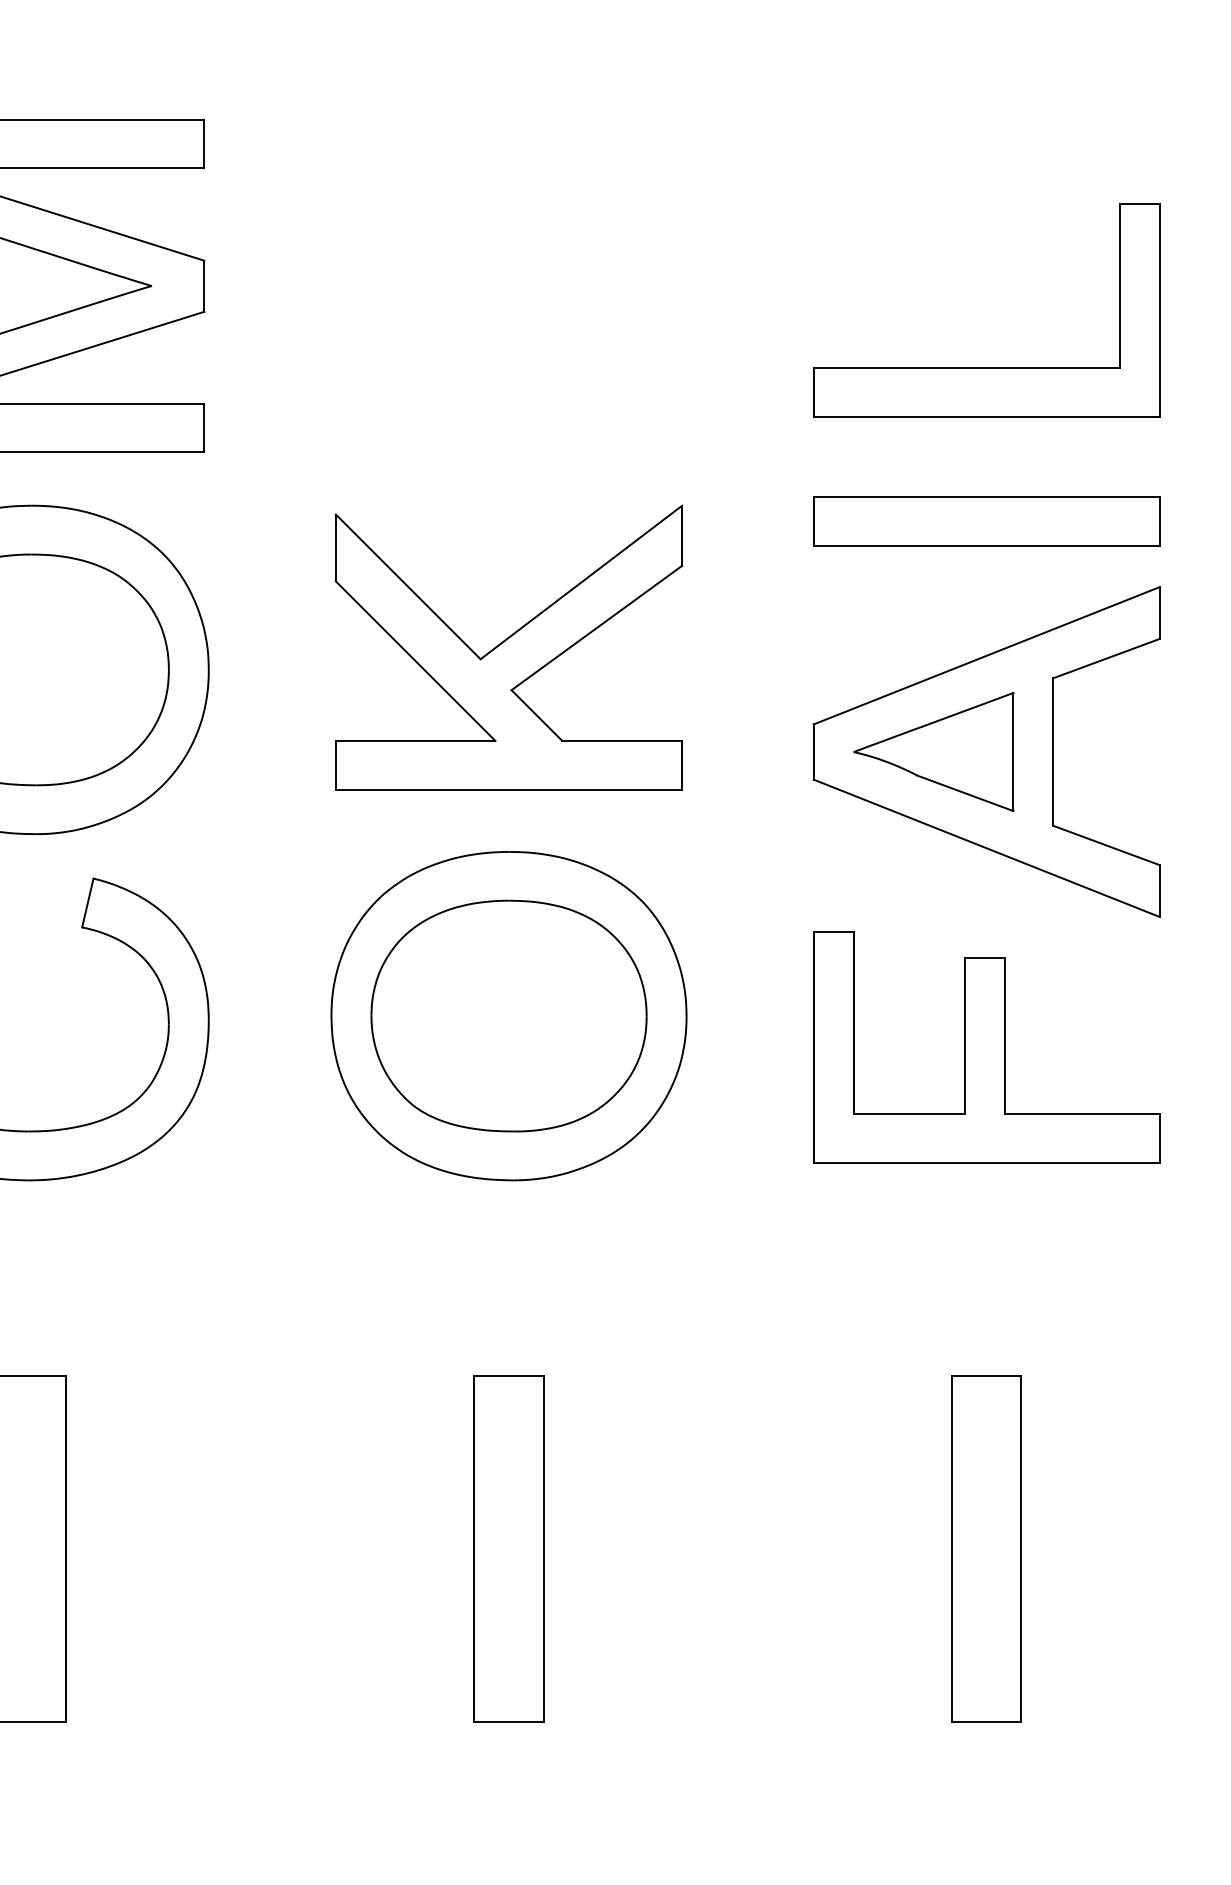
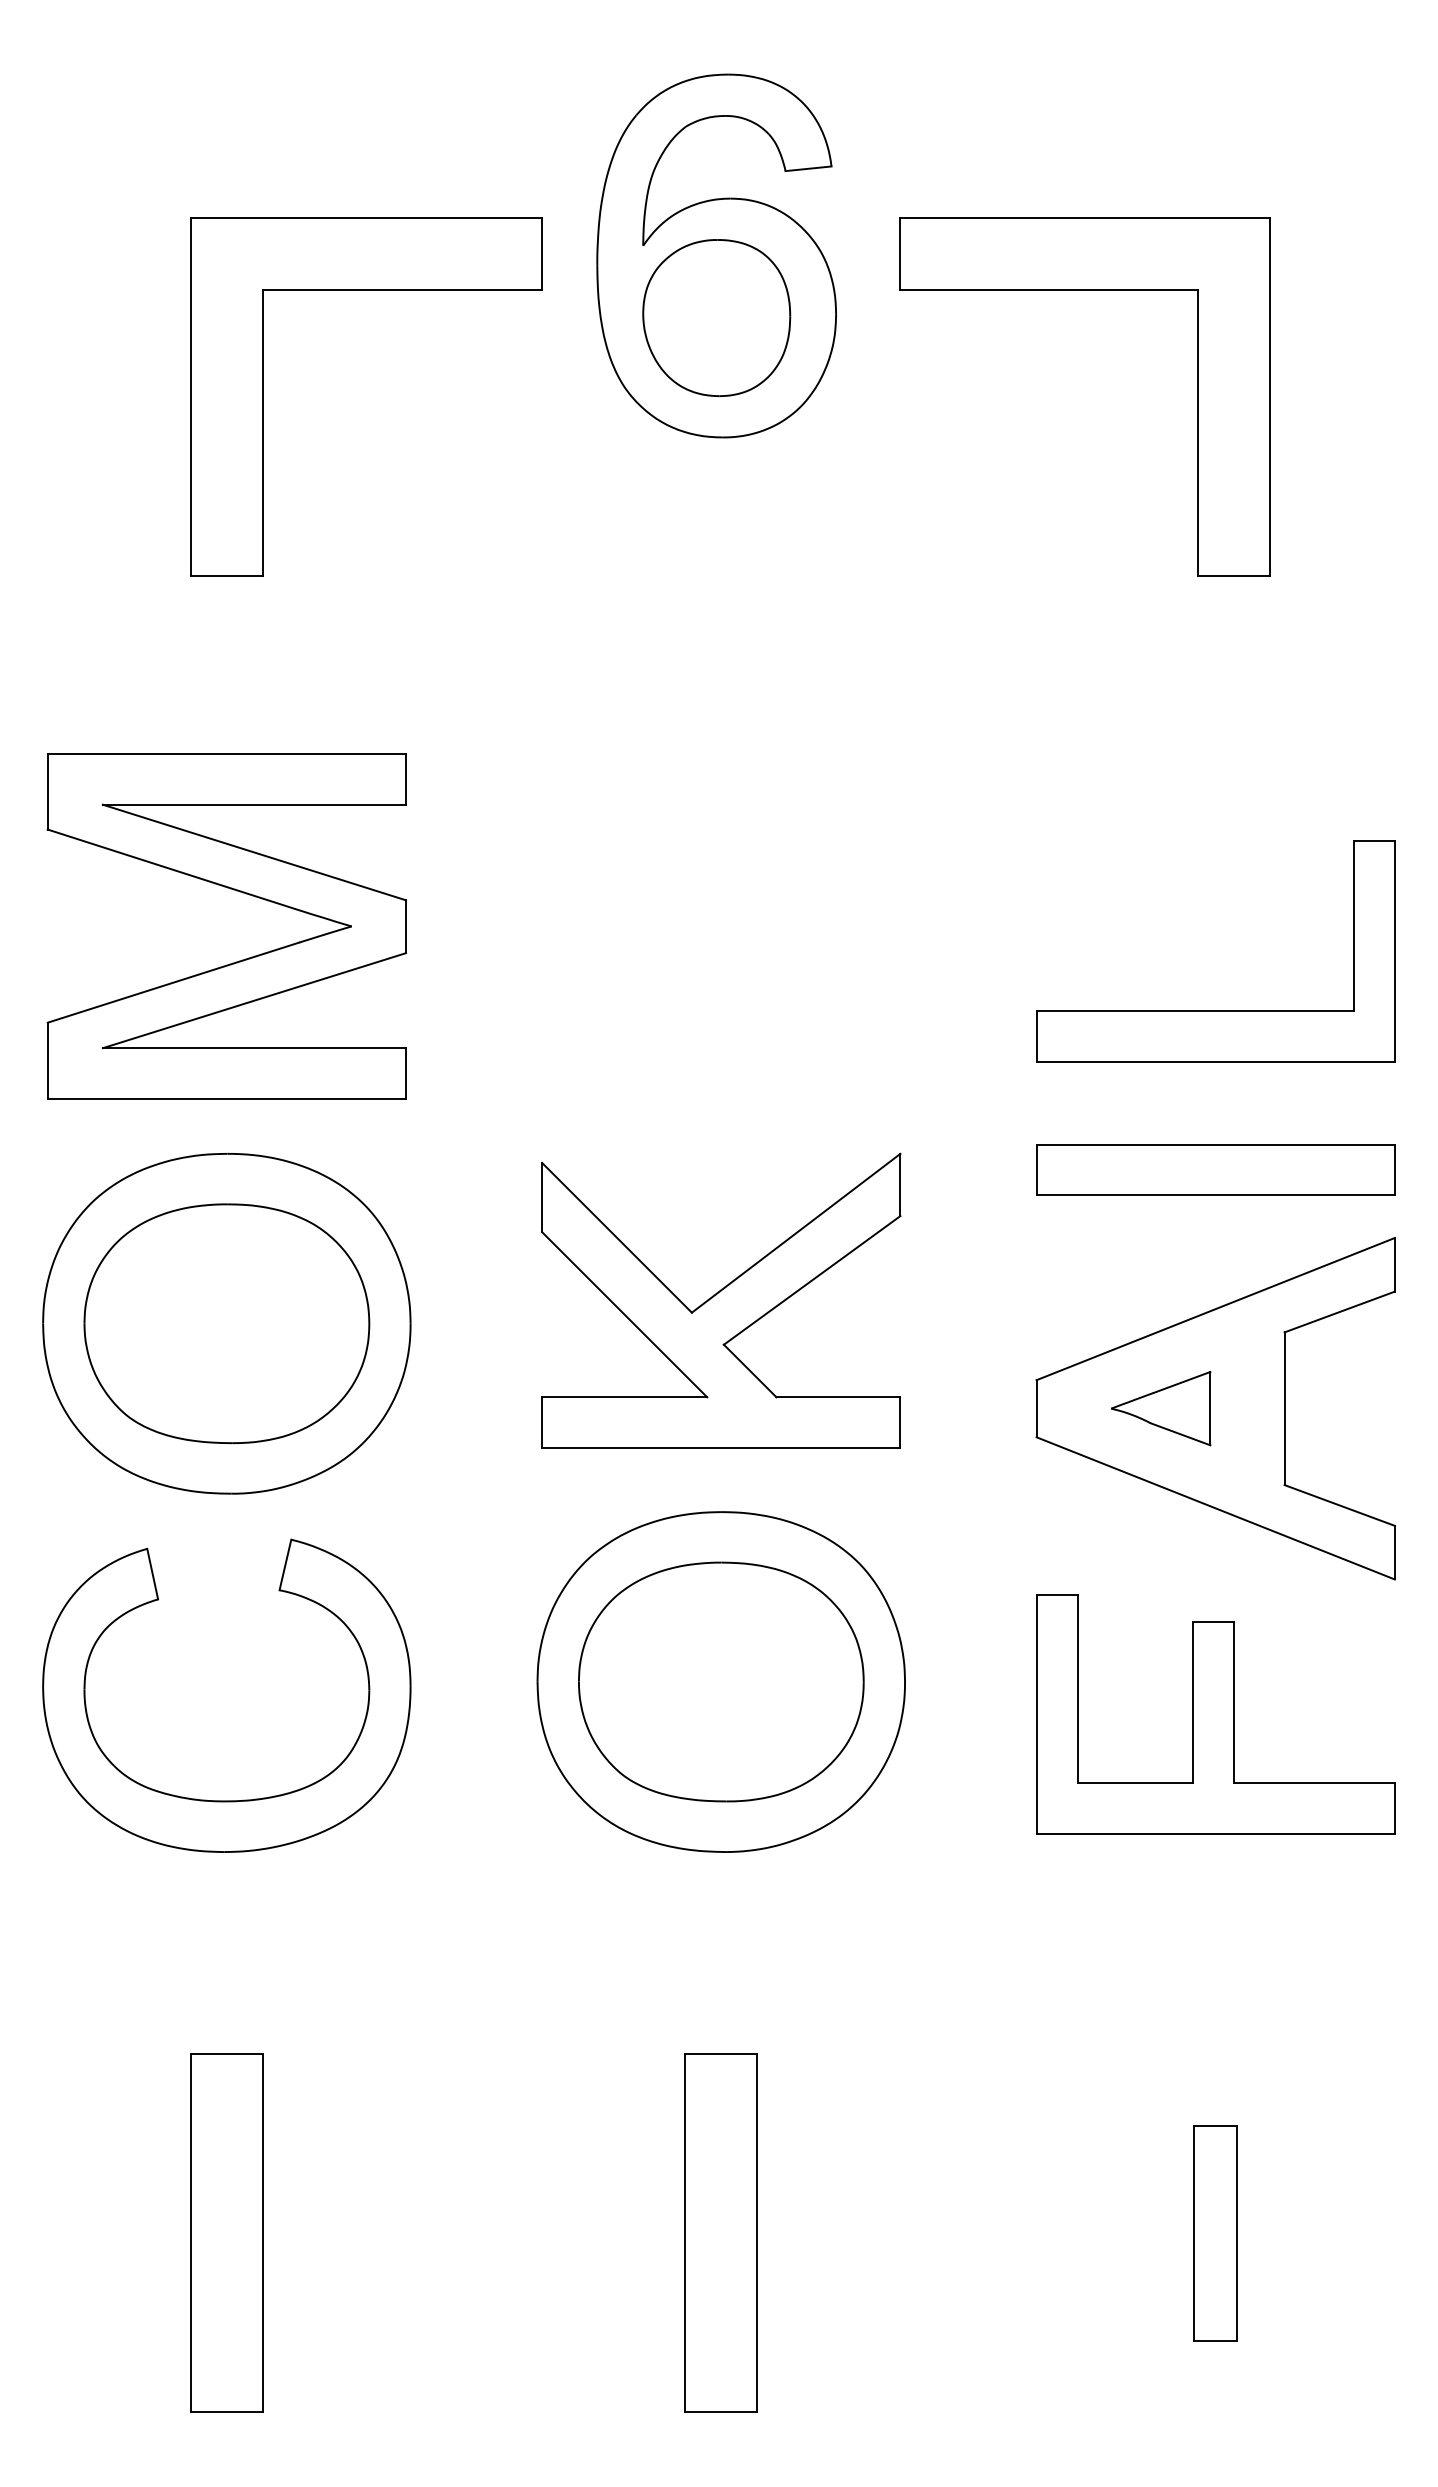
part: (933, 751) -> (1160, 1408), size x0.6
part: (986, 1548) -> (1215, 2232), size x0.6

